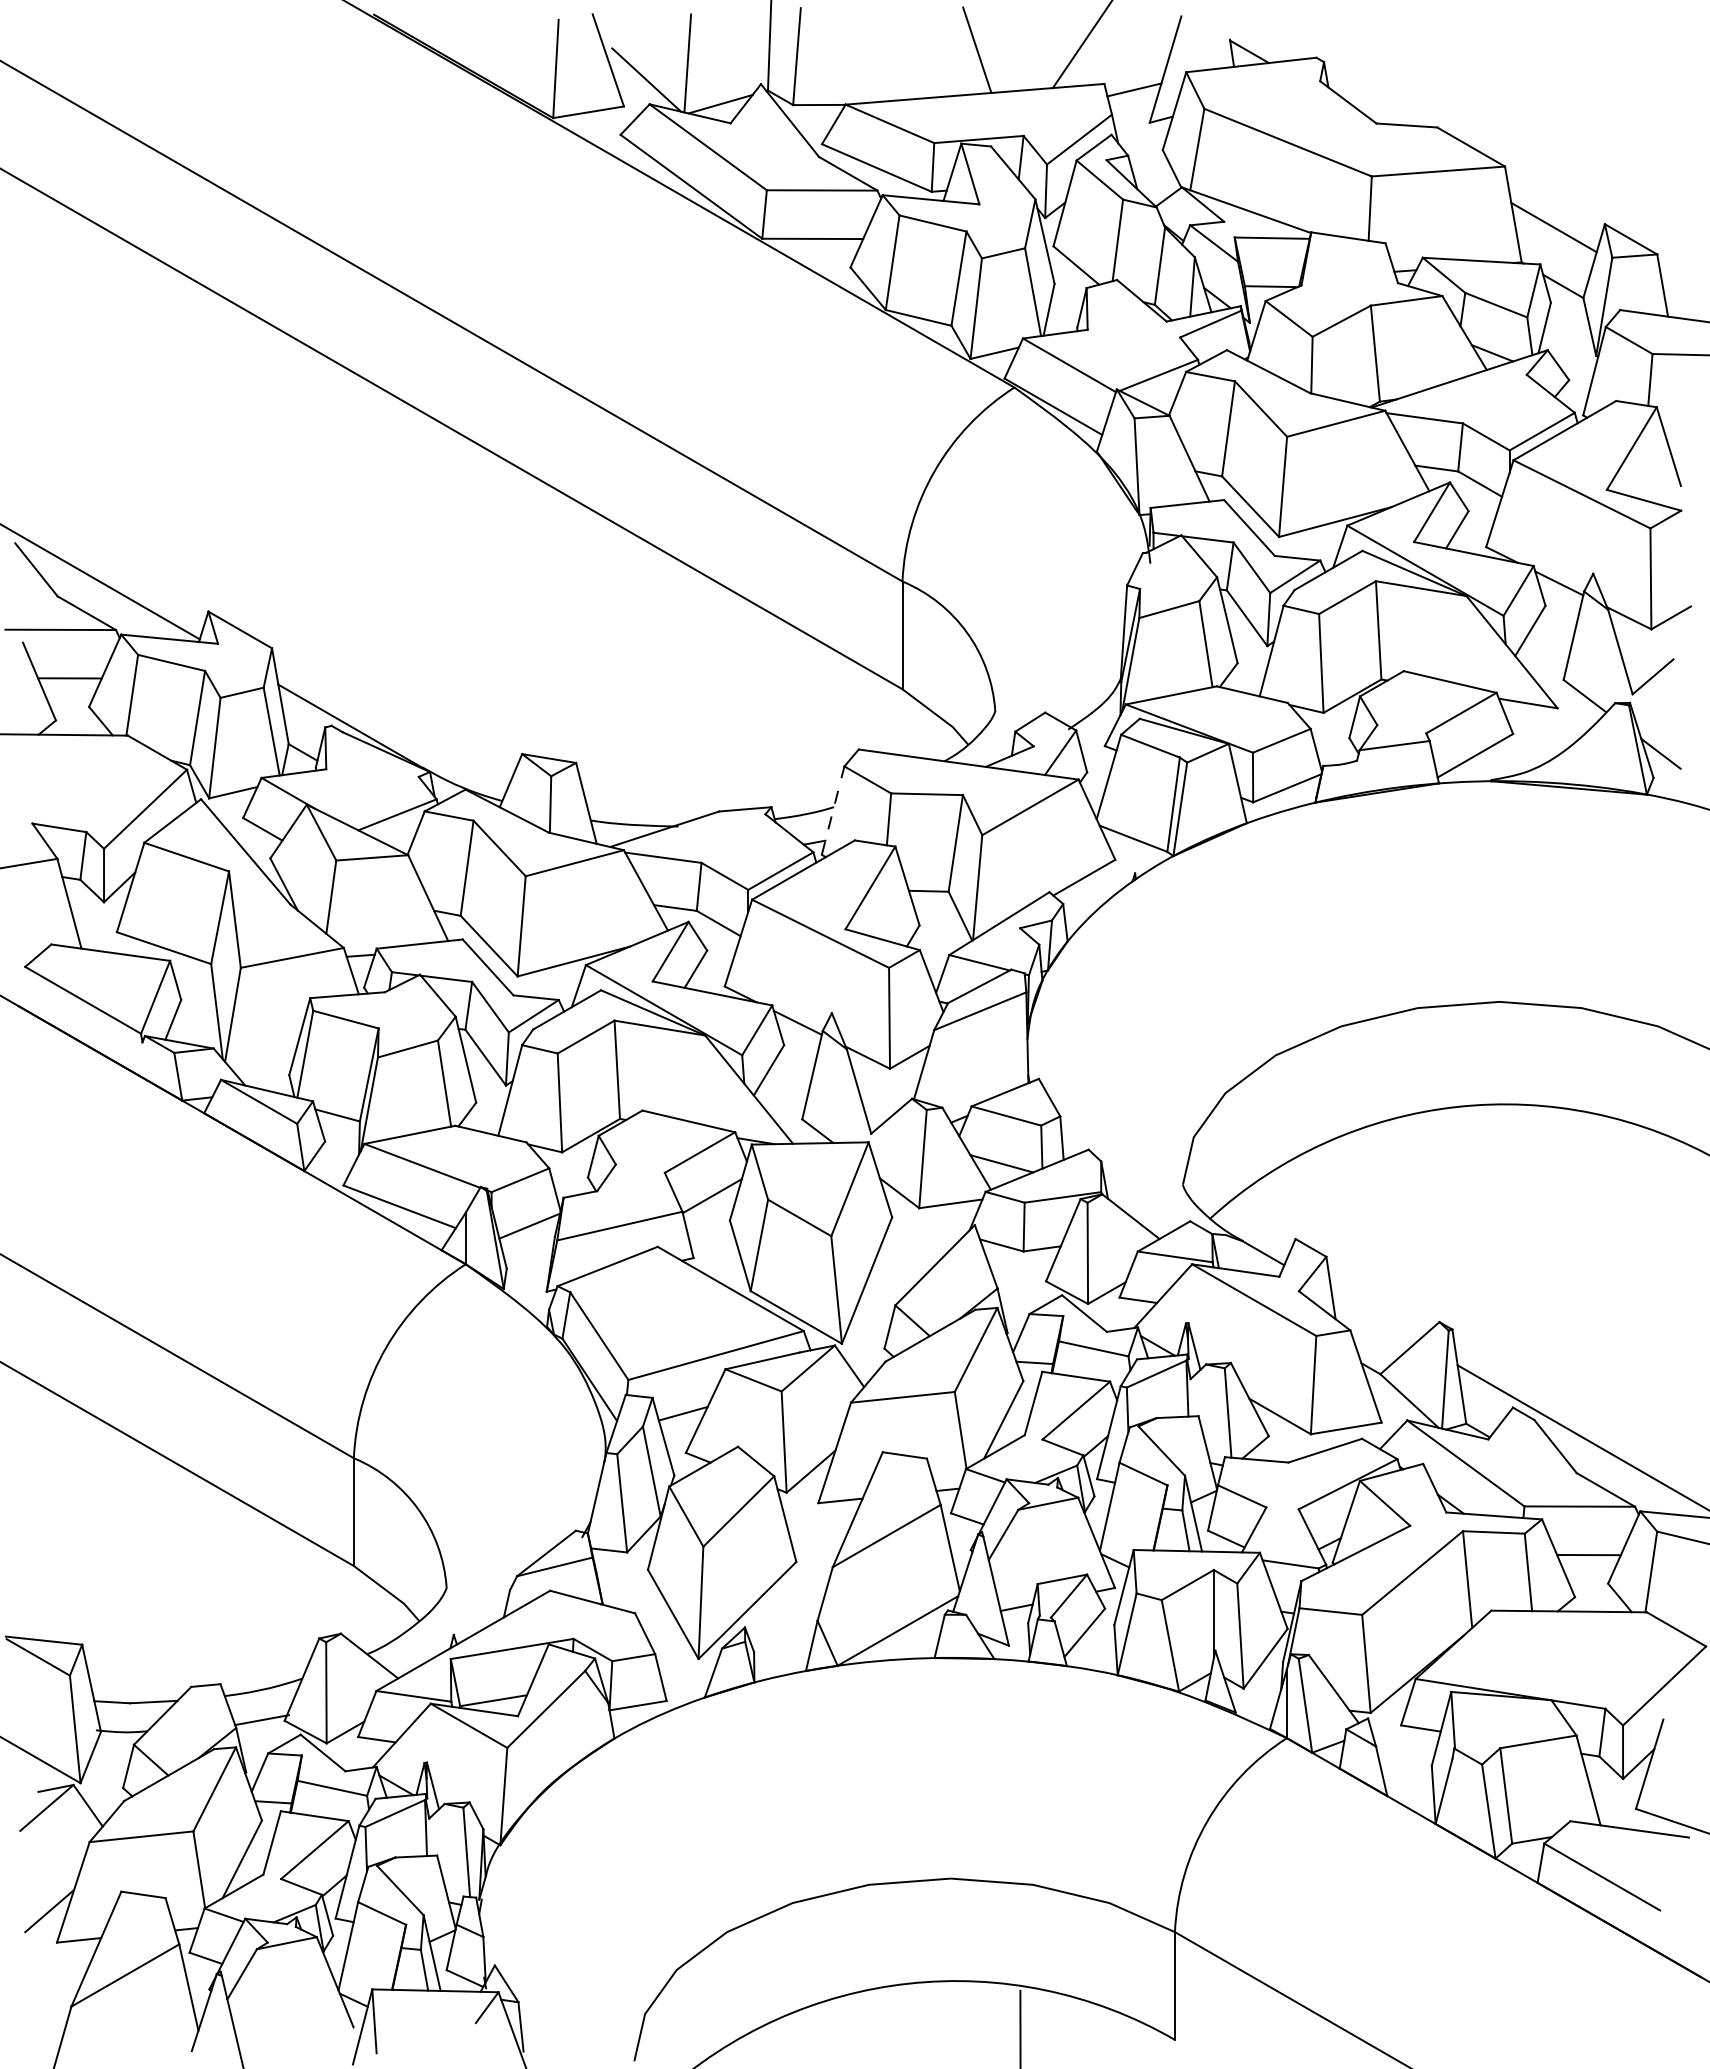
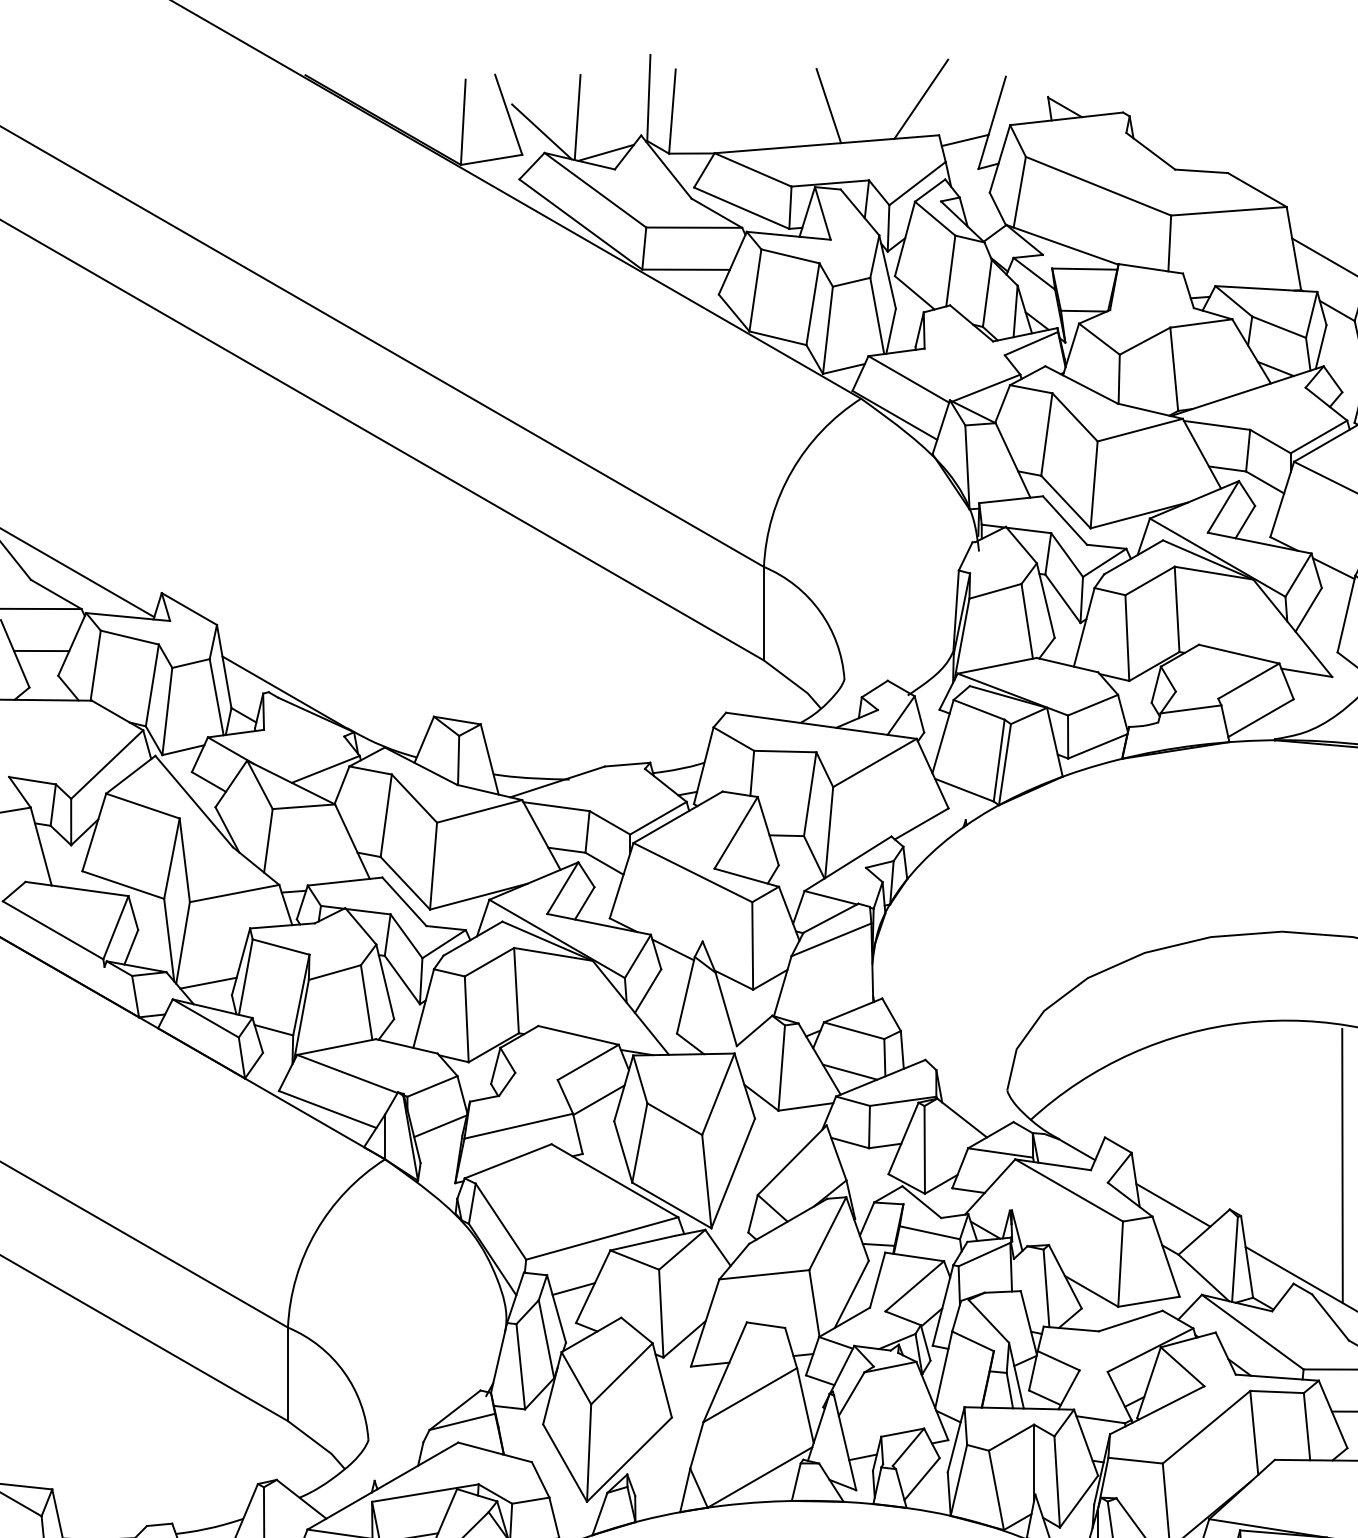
line: (833, 810) -> (704, 765), dashed -> solid
line: (261, 1060) -> (207, 982), added
line: (1569, 1271) -> (1342, 1165), added
line: (1374, 1316) -> (1173, 1204), added

